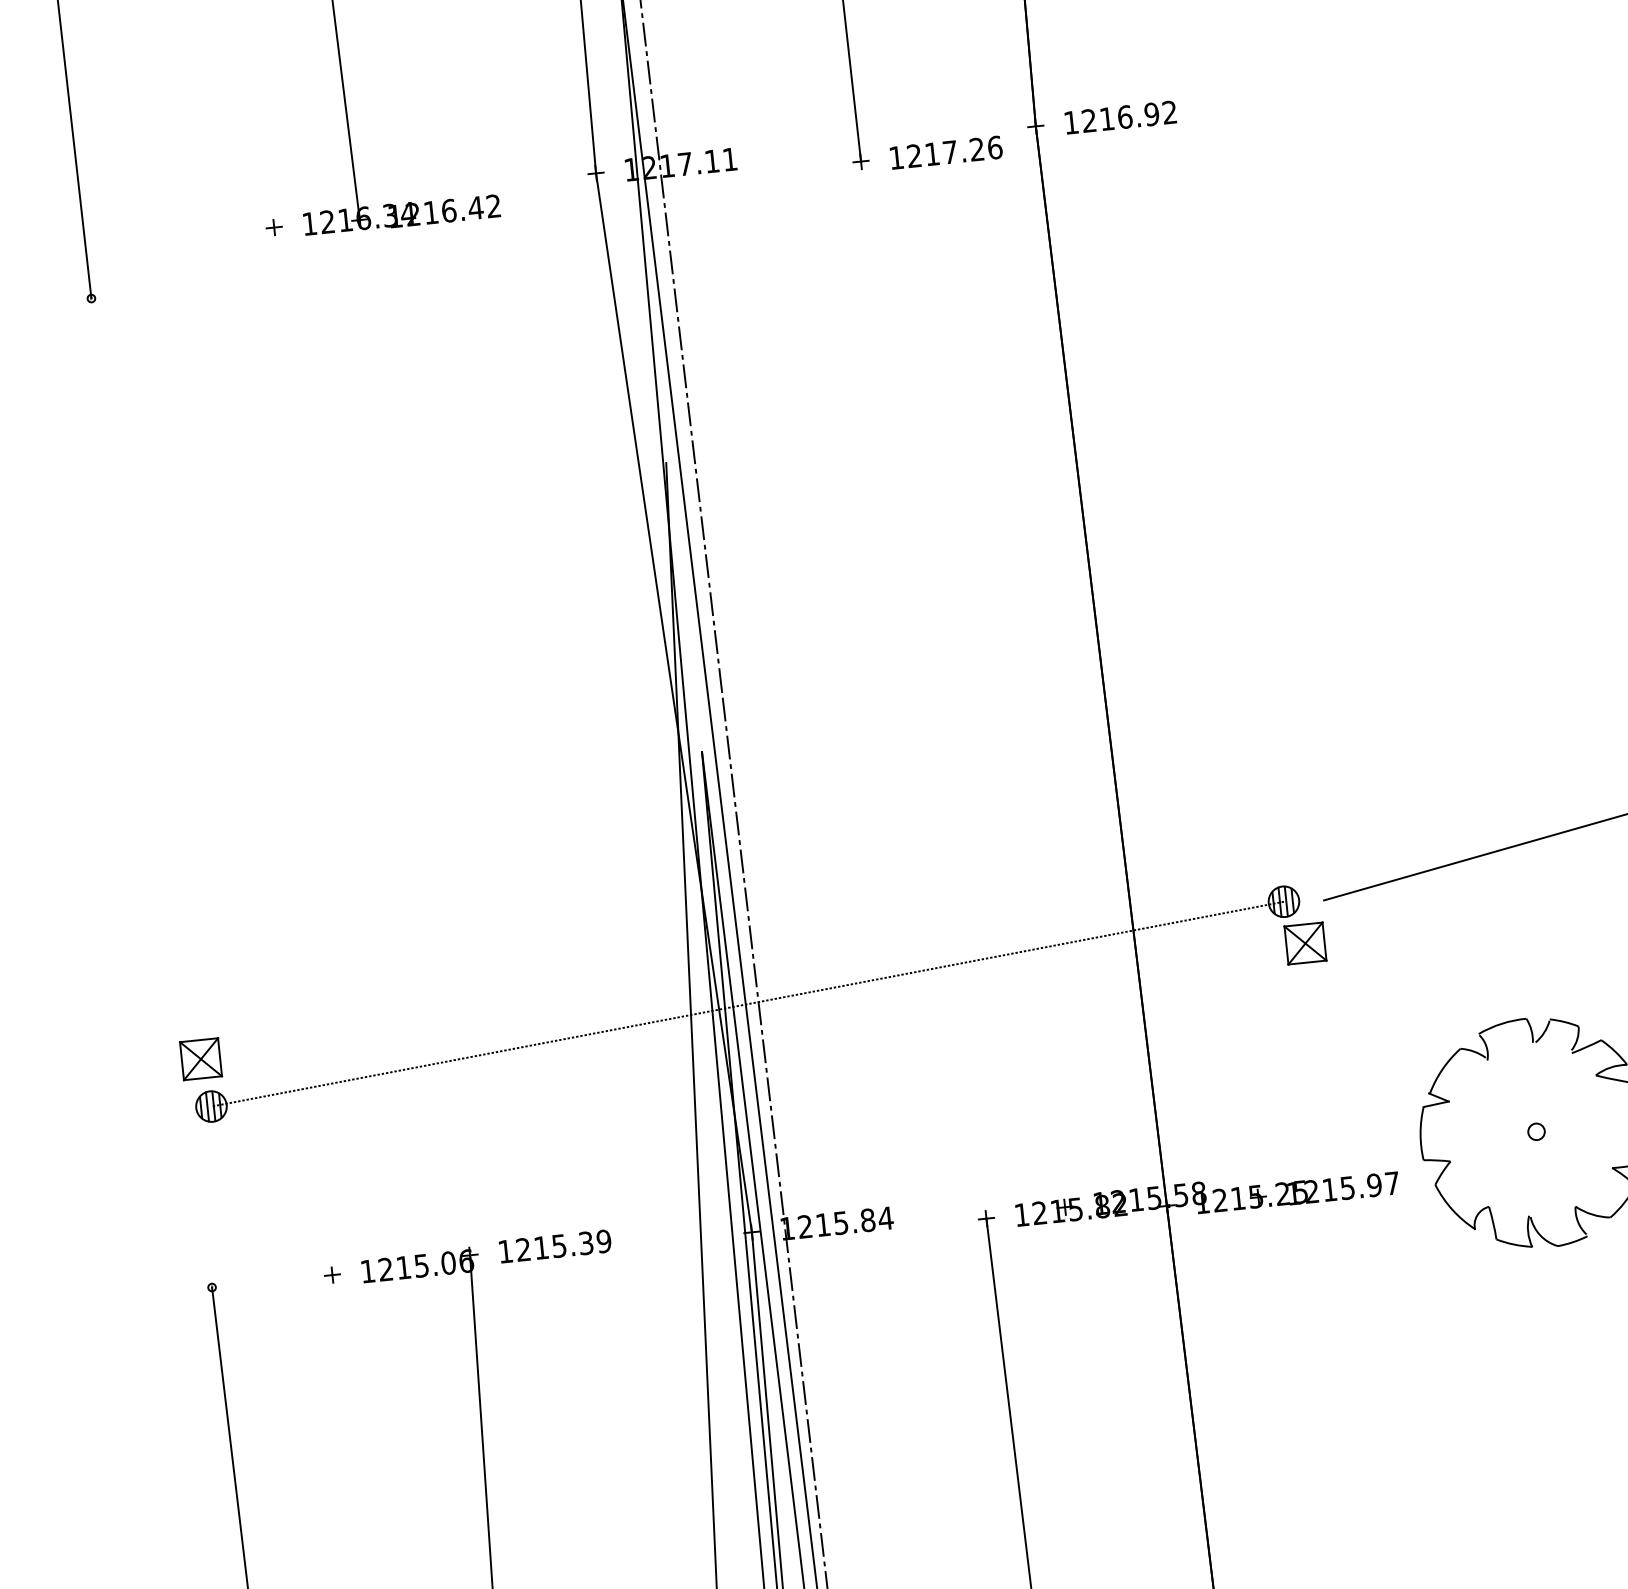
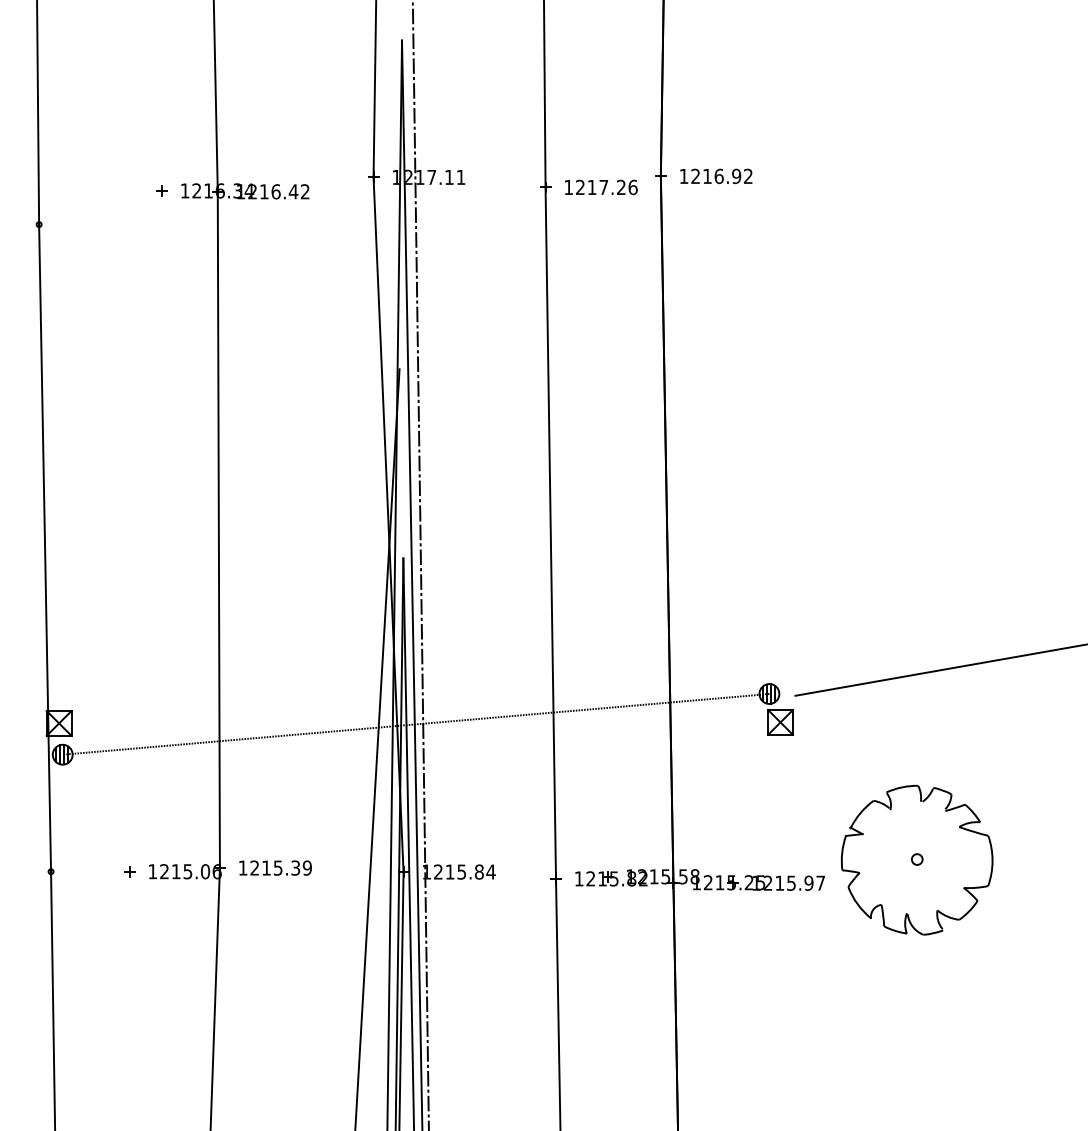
line: (923, 689) -> (550, 532), added
line: (414, 737) -> (218, 529), added
line: (152, 791) -> (45, 547), added

